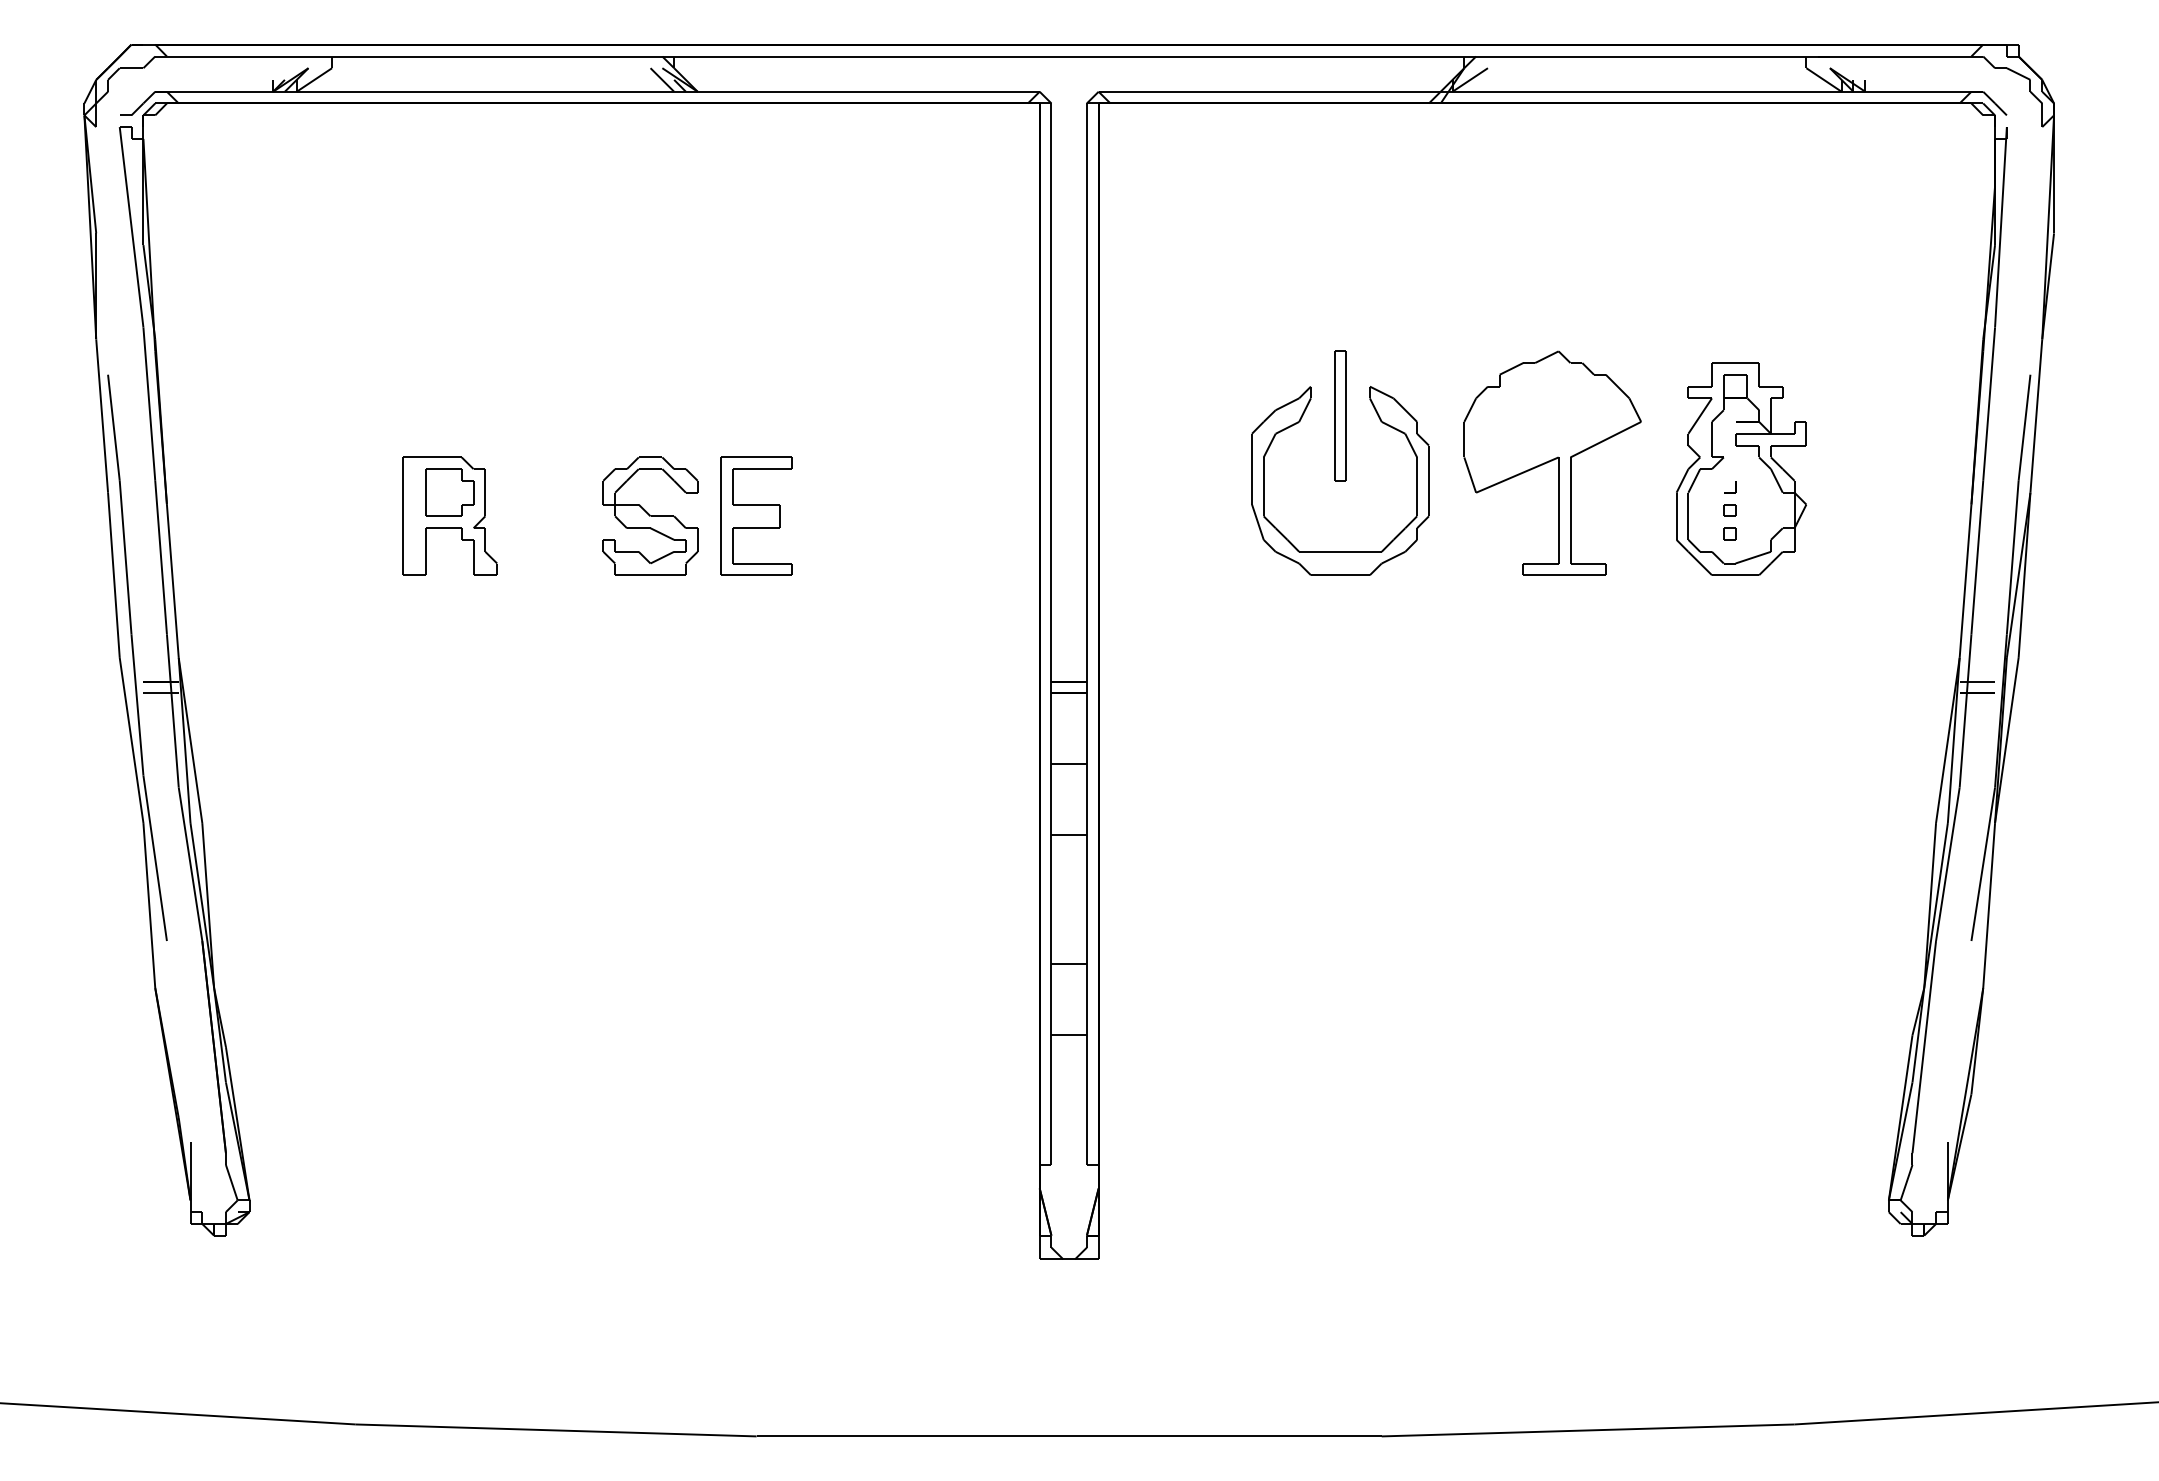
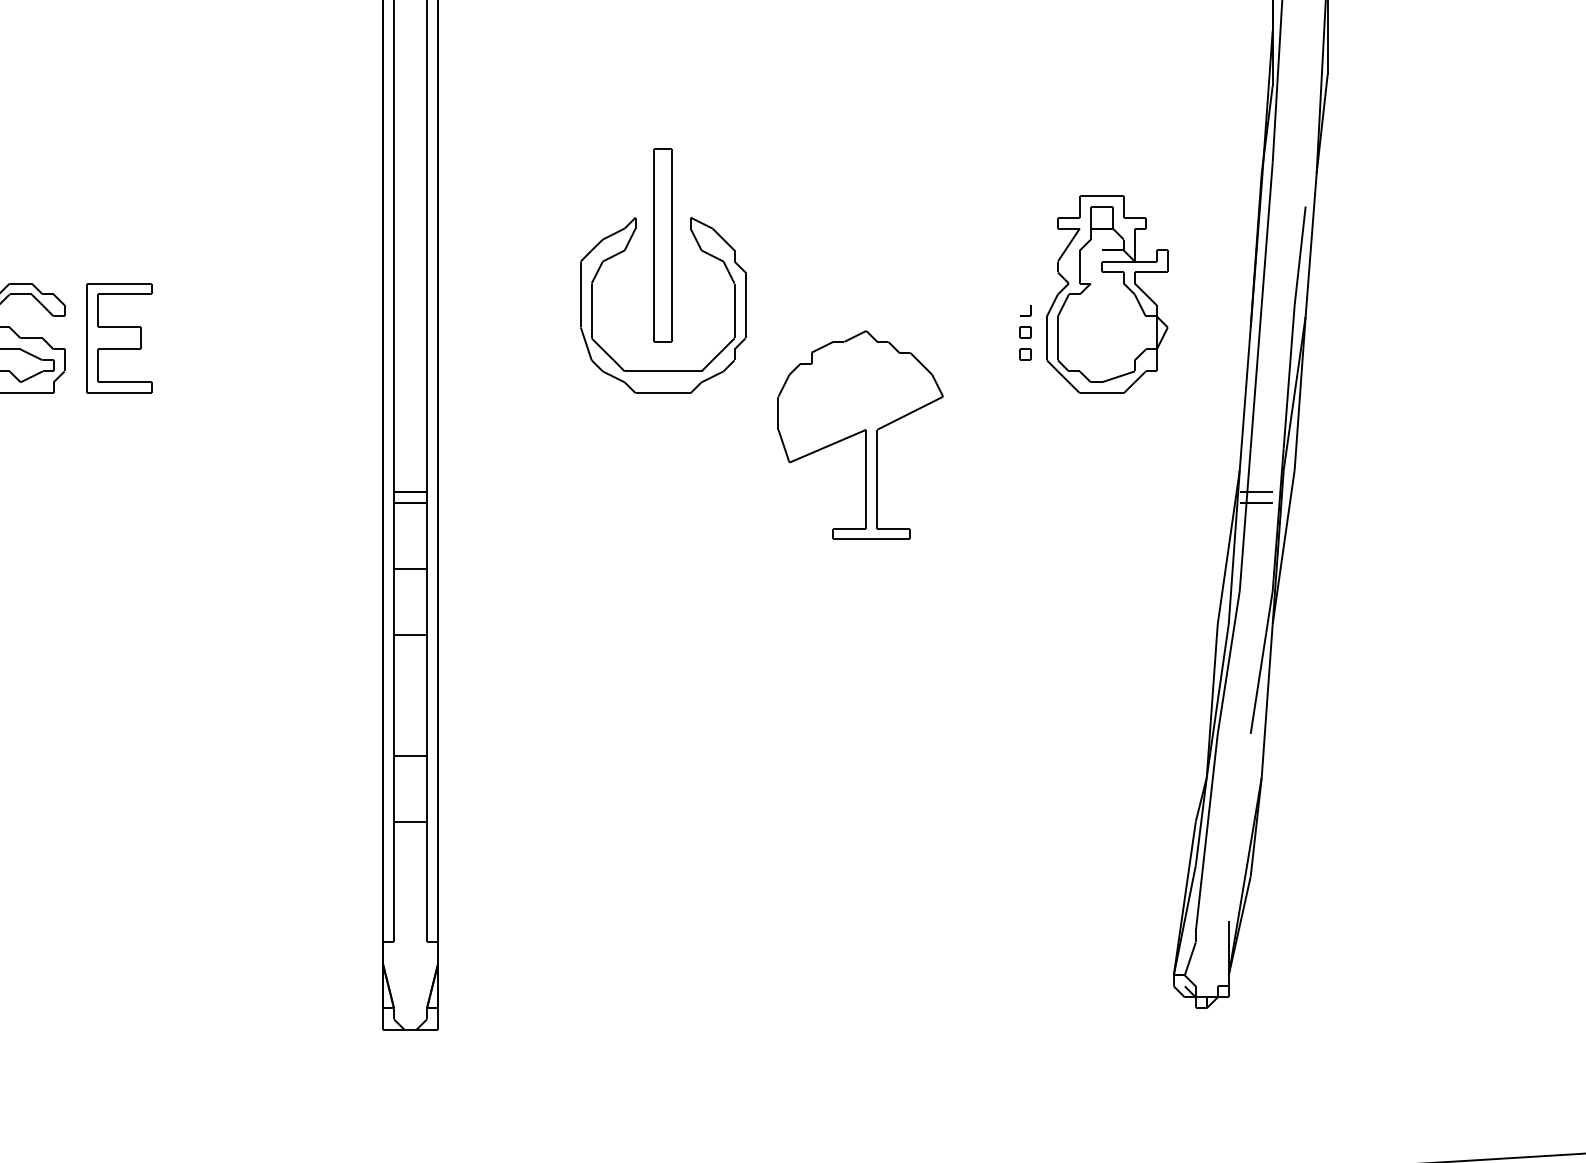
part: (1340, 415) -> (663, 244), size x1.6
part: (1552, 462) -> (860, 434), moved
part: (1741, 468) -> (1107, 293), moved

